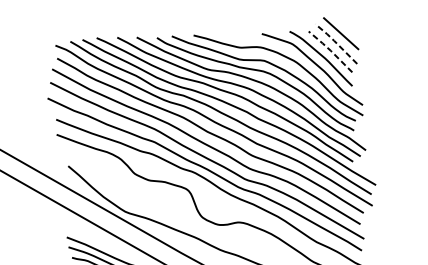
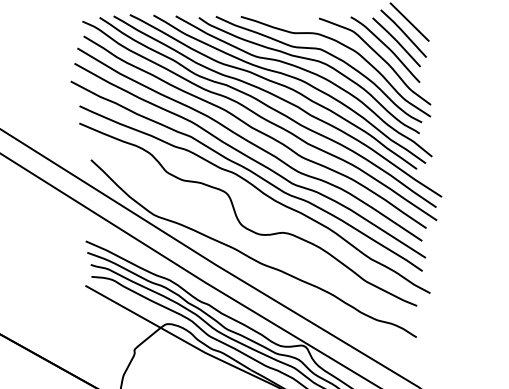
line: (336, 42) -> (403, 32), dashed -> solid
line: (330, 51) -> (396, 41), dashed -> solid

